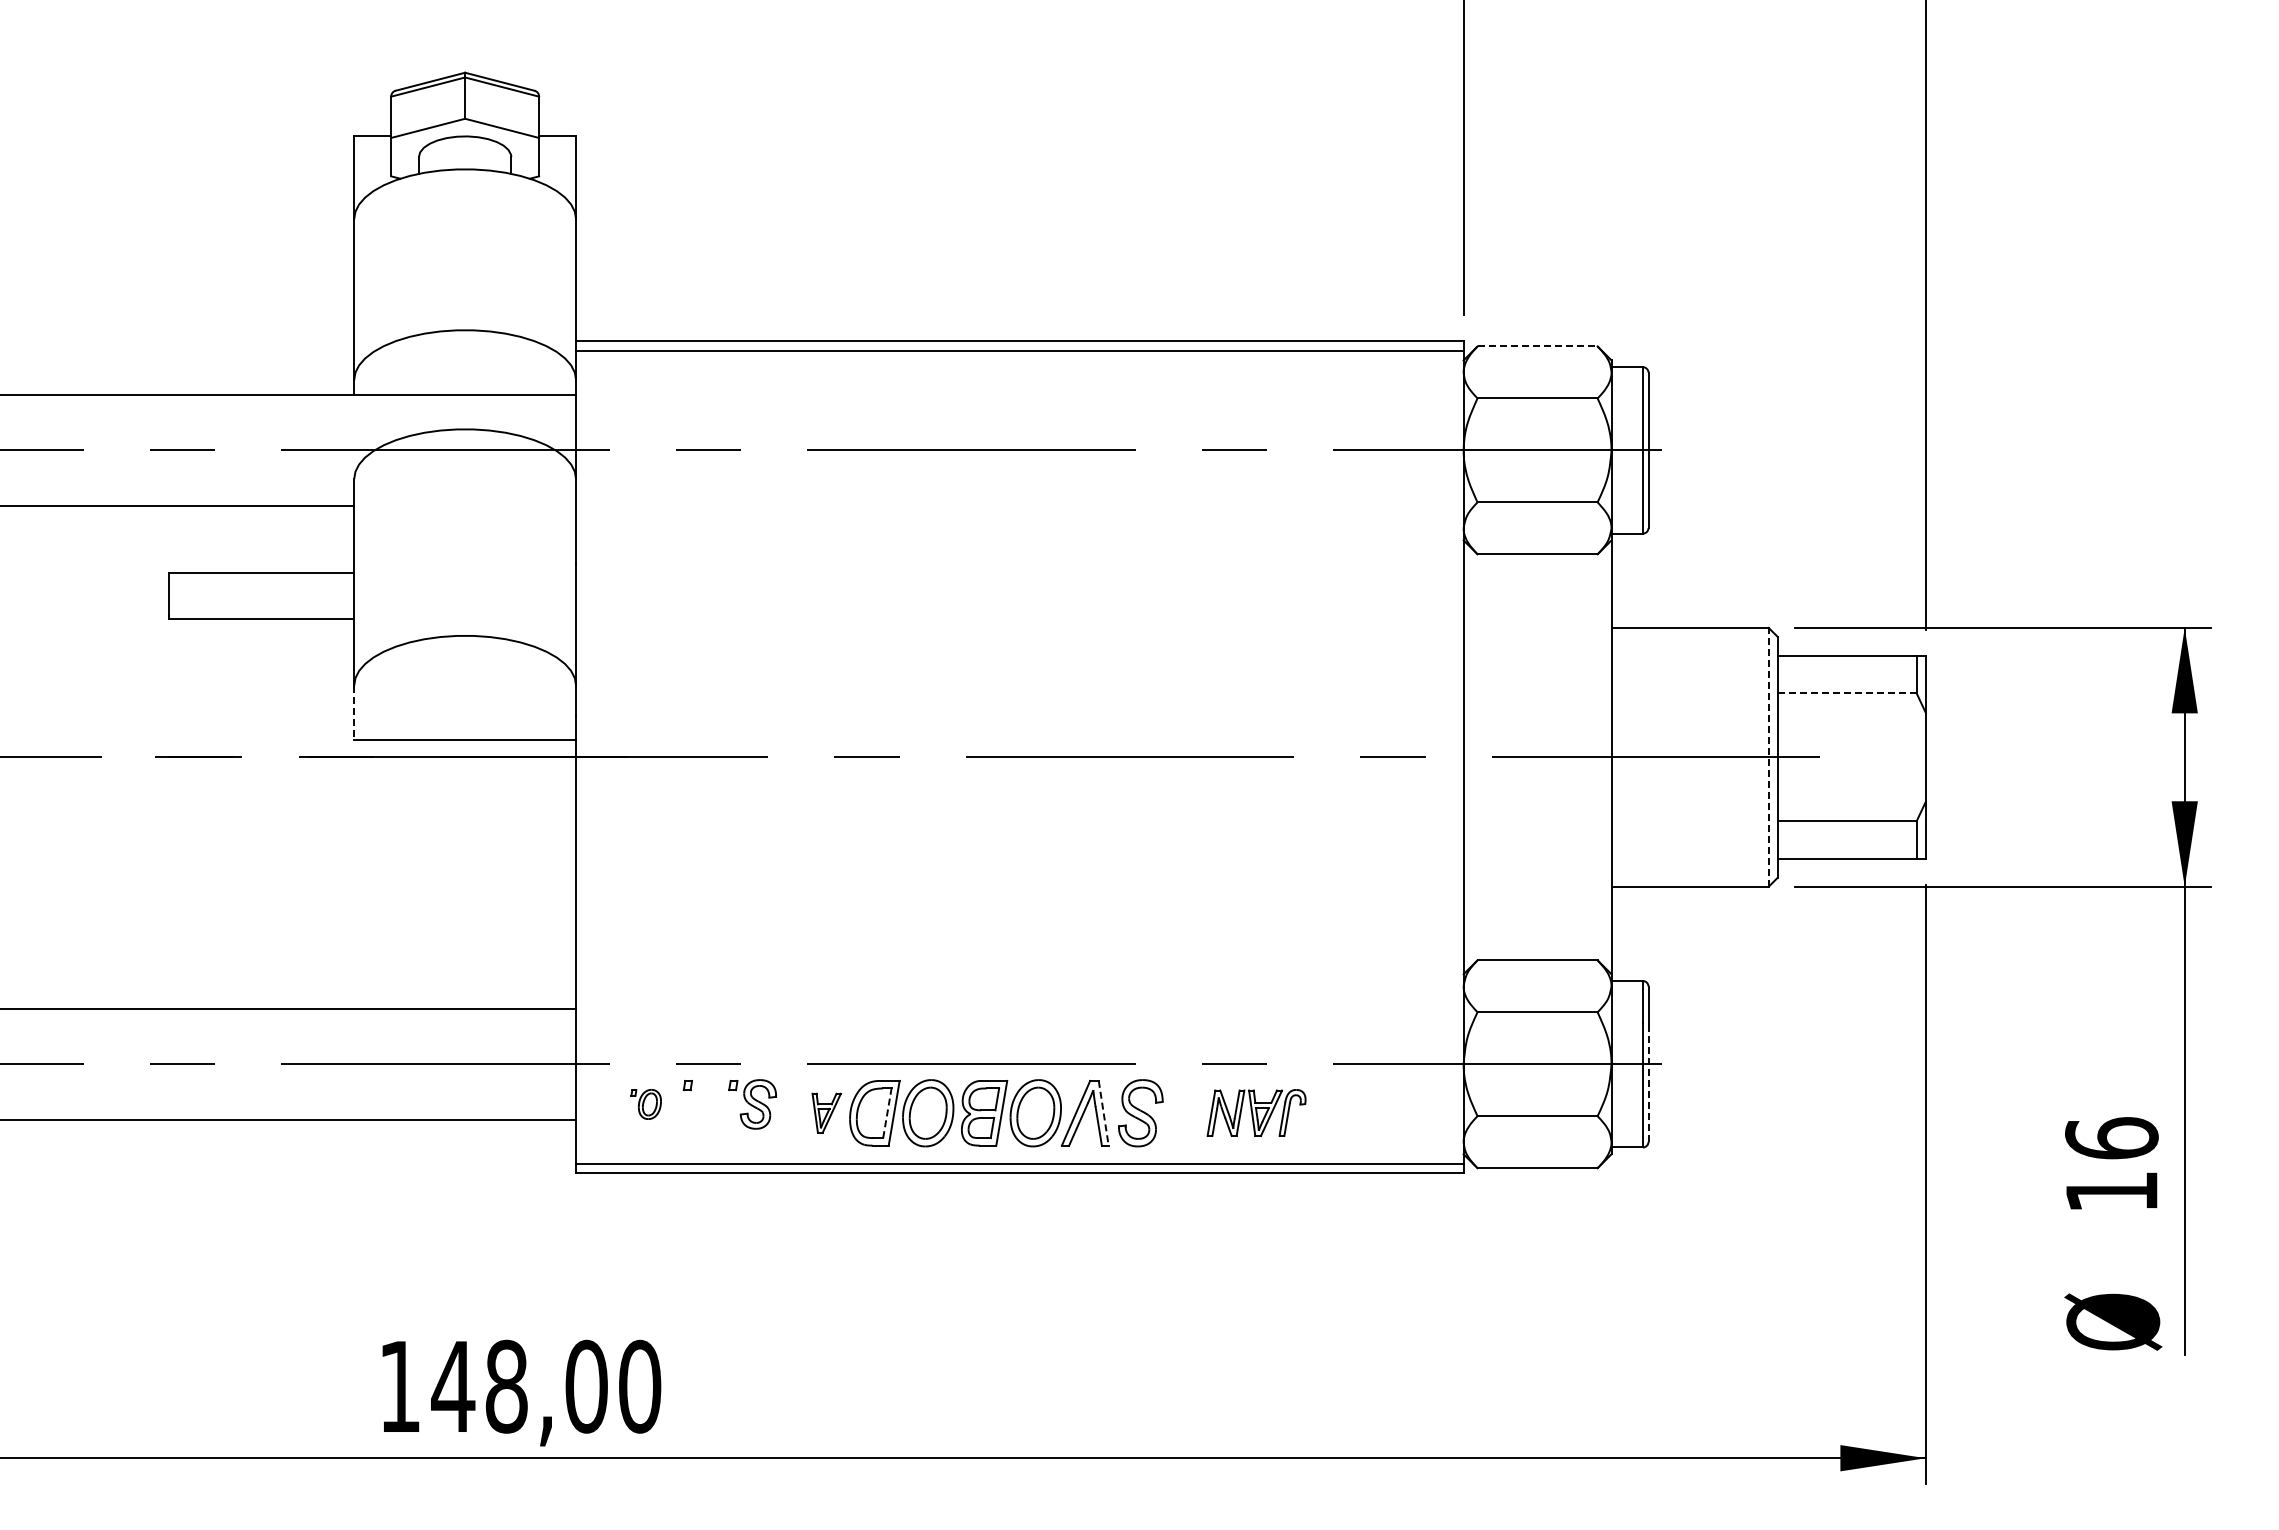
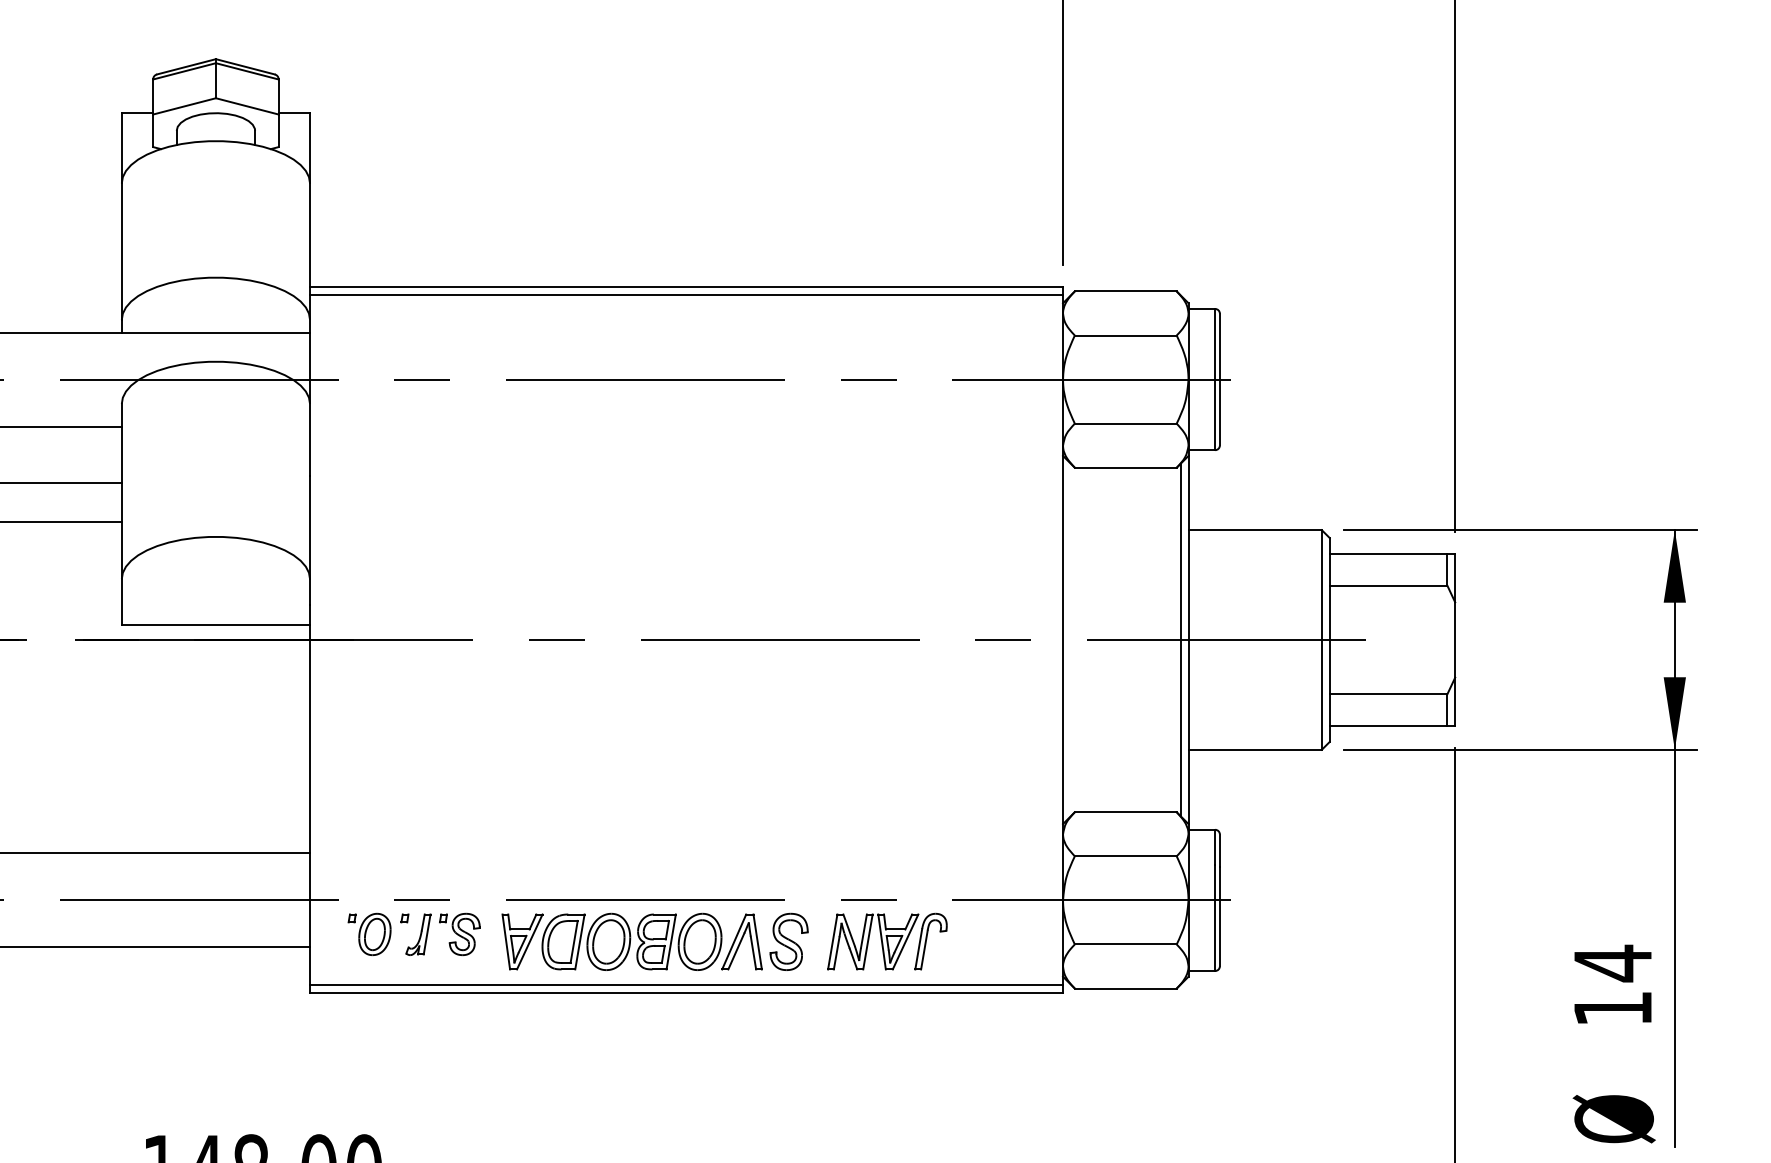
line: (1538, 346) -> (1126, 291), dashed -> solid
line: (1847, 693) -> (1388, 585), dashed -> solid
line: (354, 713) -> (122, 602), dashed -> solid
line: (1768, 756) -> (1321, 639), dashed -> solid
line: (1602, 757) -> (1180, 640), added
line: (1648, 1084) -> (1219, 917), dashed -> solid
part: (645, 1104) -> (368, 934), size x1.67
part: (703, 1104) -> (418, 934), added
part: (826, 1112) -> (522, 941), size x1.67
line: (887, 1112) -> (574, 941), dashed -> solid
part: (1256, 1112) -> (887, 941), size x1.43
line: (1103, 1113) -> (757, 942), dashed -> solid
text: (2111, 1138) -> (1612, 963), 16 -> 14

